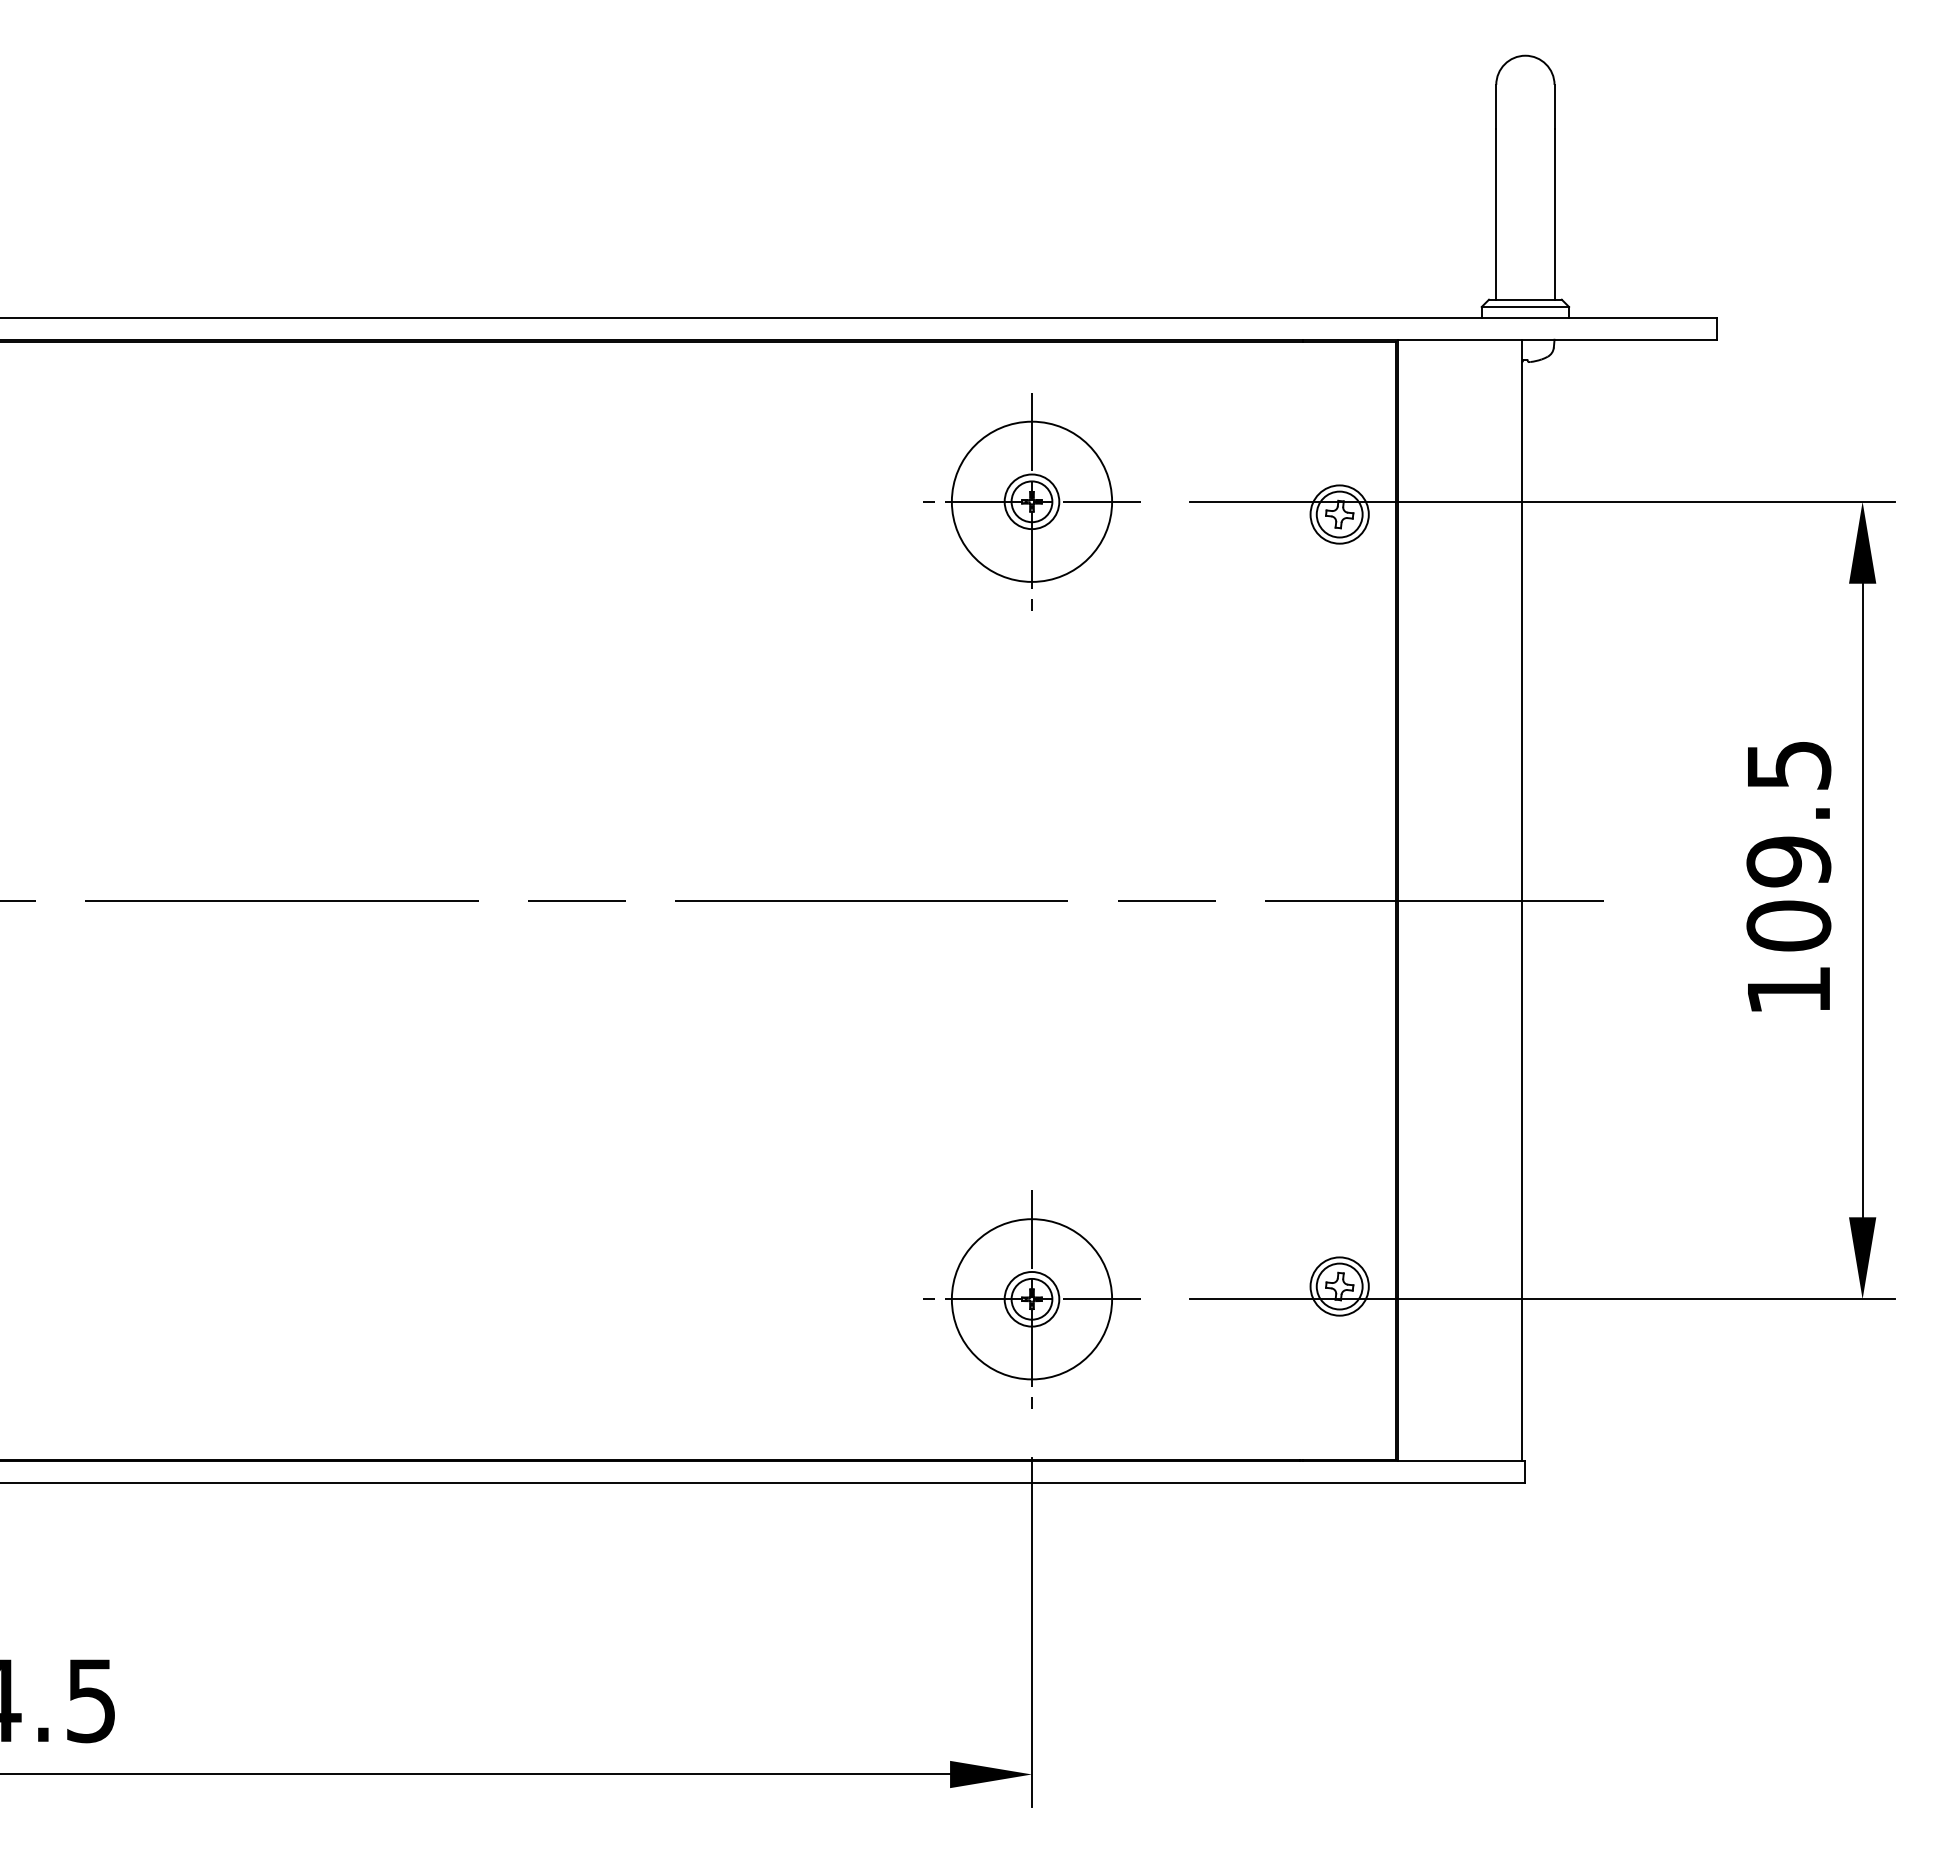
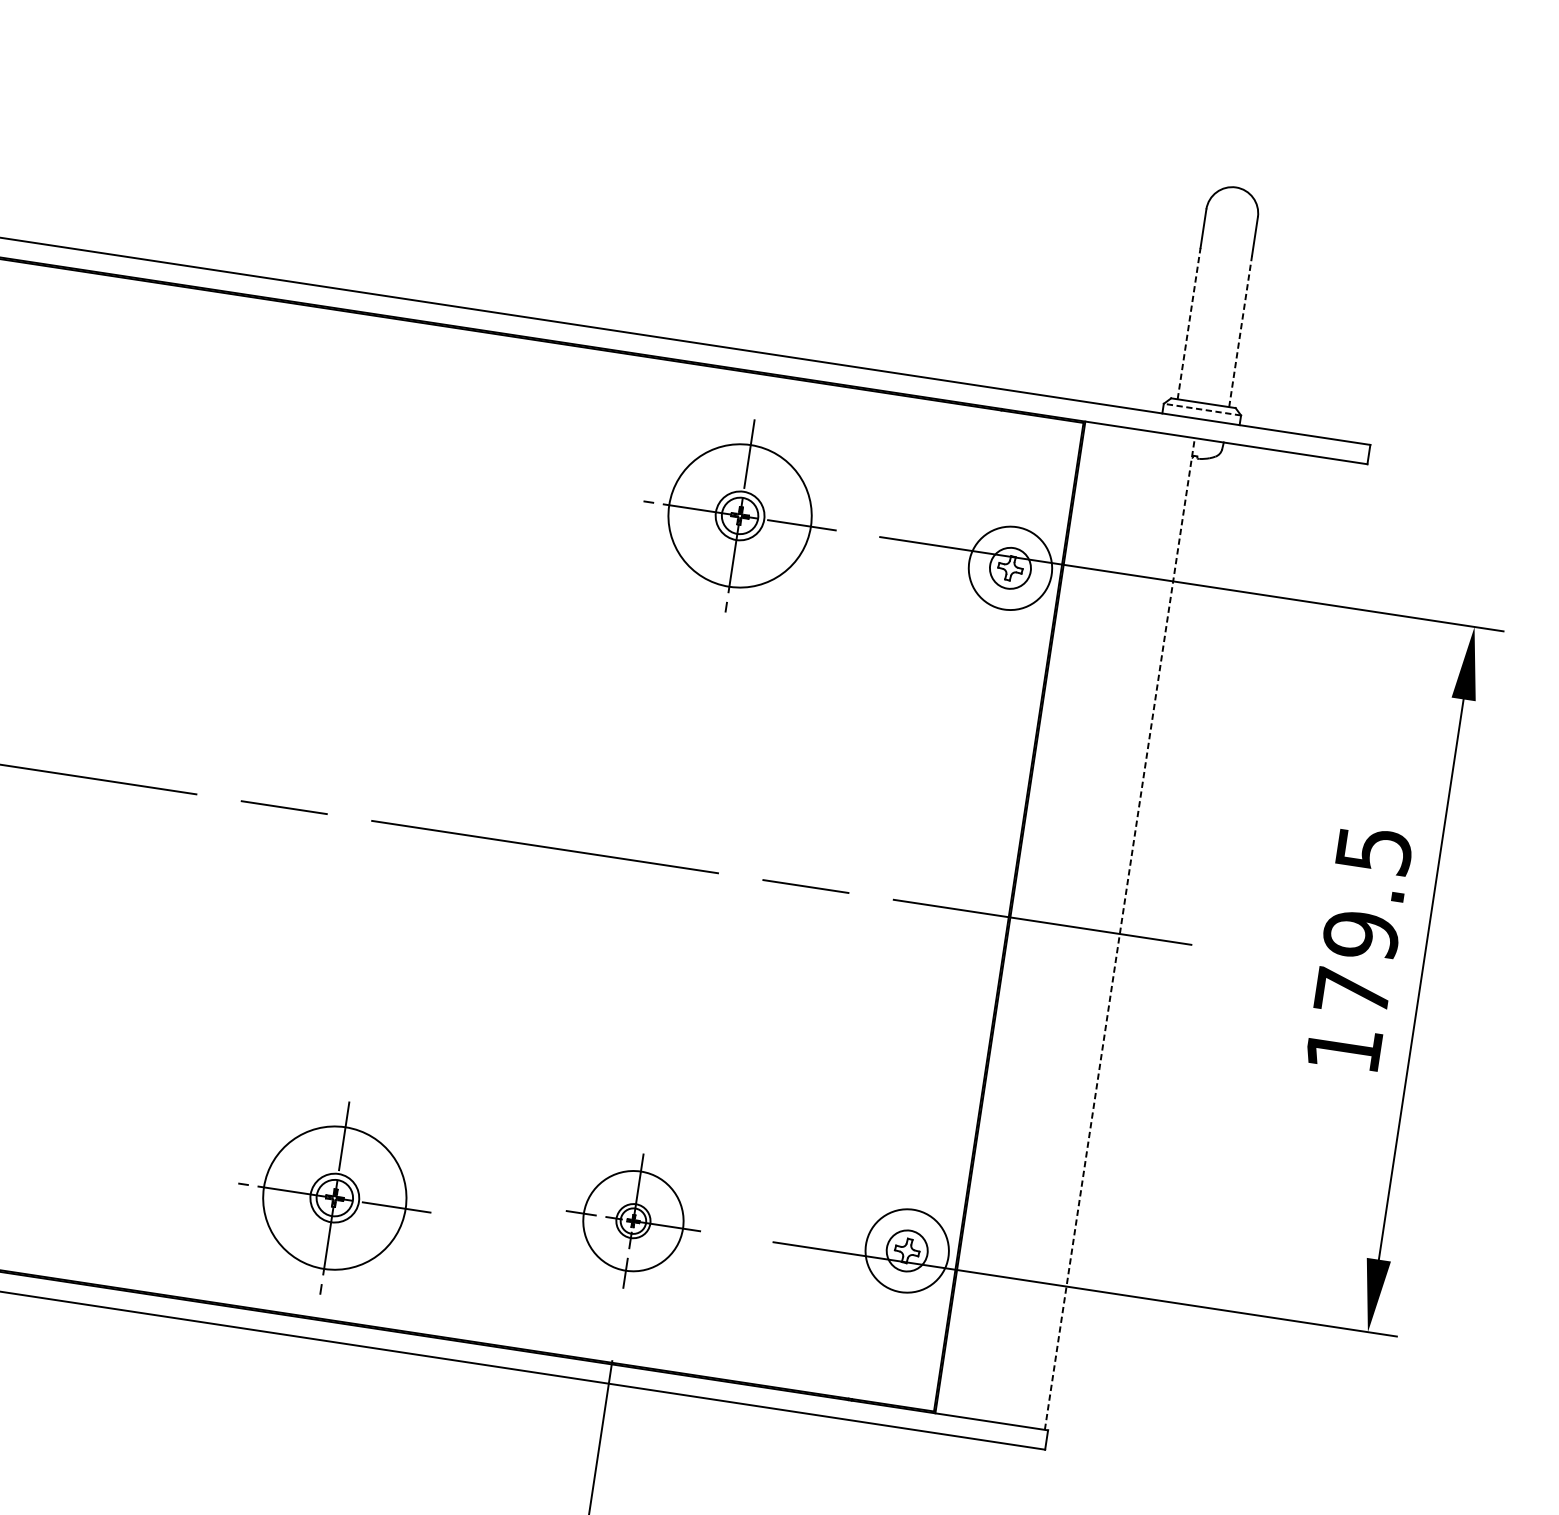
line: (1496, 214) -> (1189, 323), solid -> dashed
line: (1554, 214) -> (1240, 331), solid -> dashed
line: (1525, 307) -> (1202, 410), solid -> dashed
circle: (1339, 514) -> (1010, 568), size x1.6
line: (1521, 900) -> (1119, 933), solid -> dashed
text: (1788, 925) -> (1352, 991), 109.5 -> 179.5
circle: (1339, 1286) -> (907, 1250), size x1.6
part: (1031, 1299) -> (632, 1221), size x0.7
part: (697, 1323) -> (334, 1197), added

